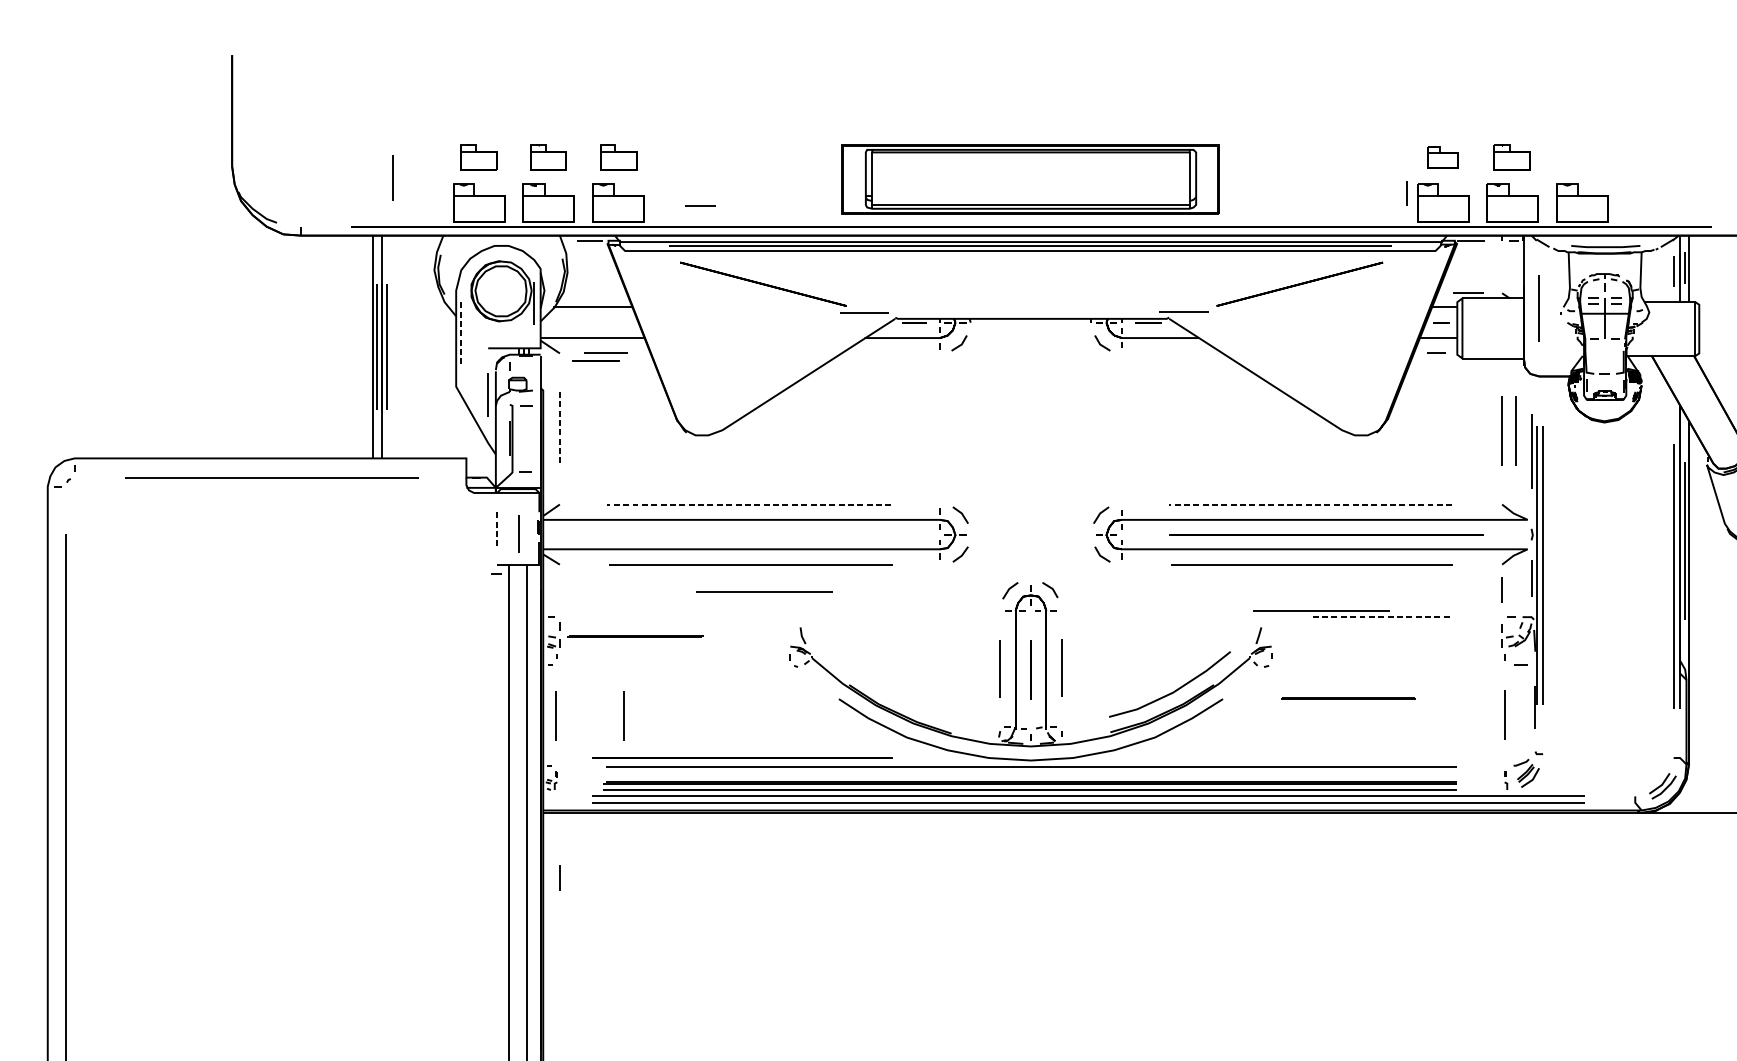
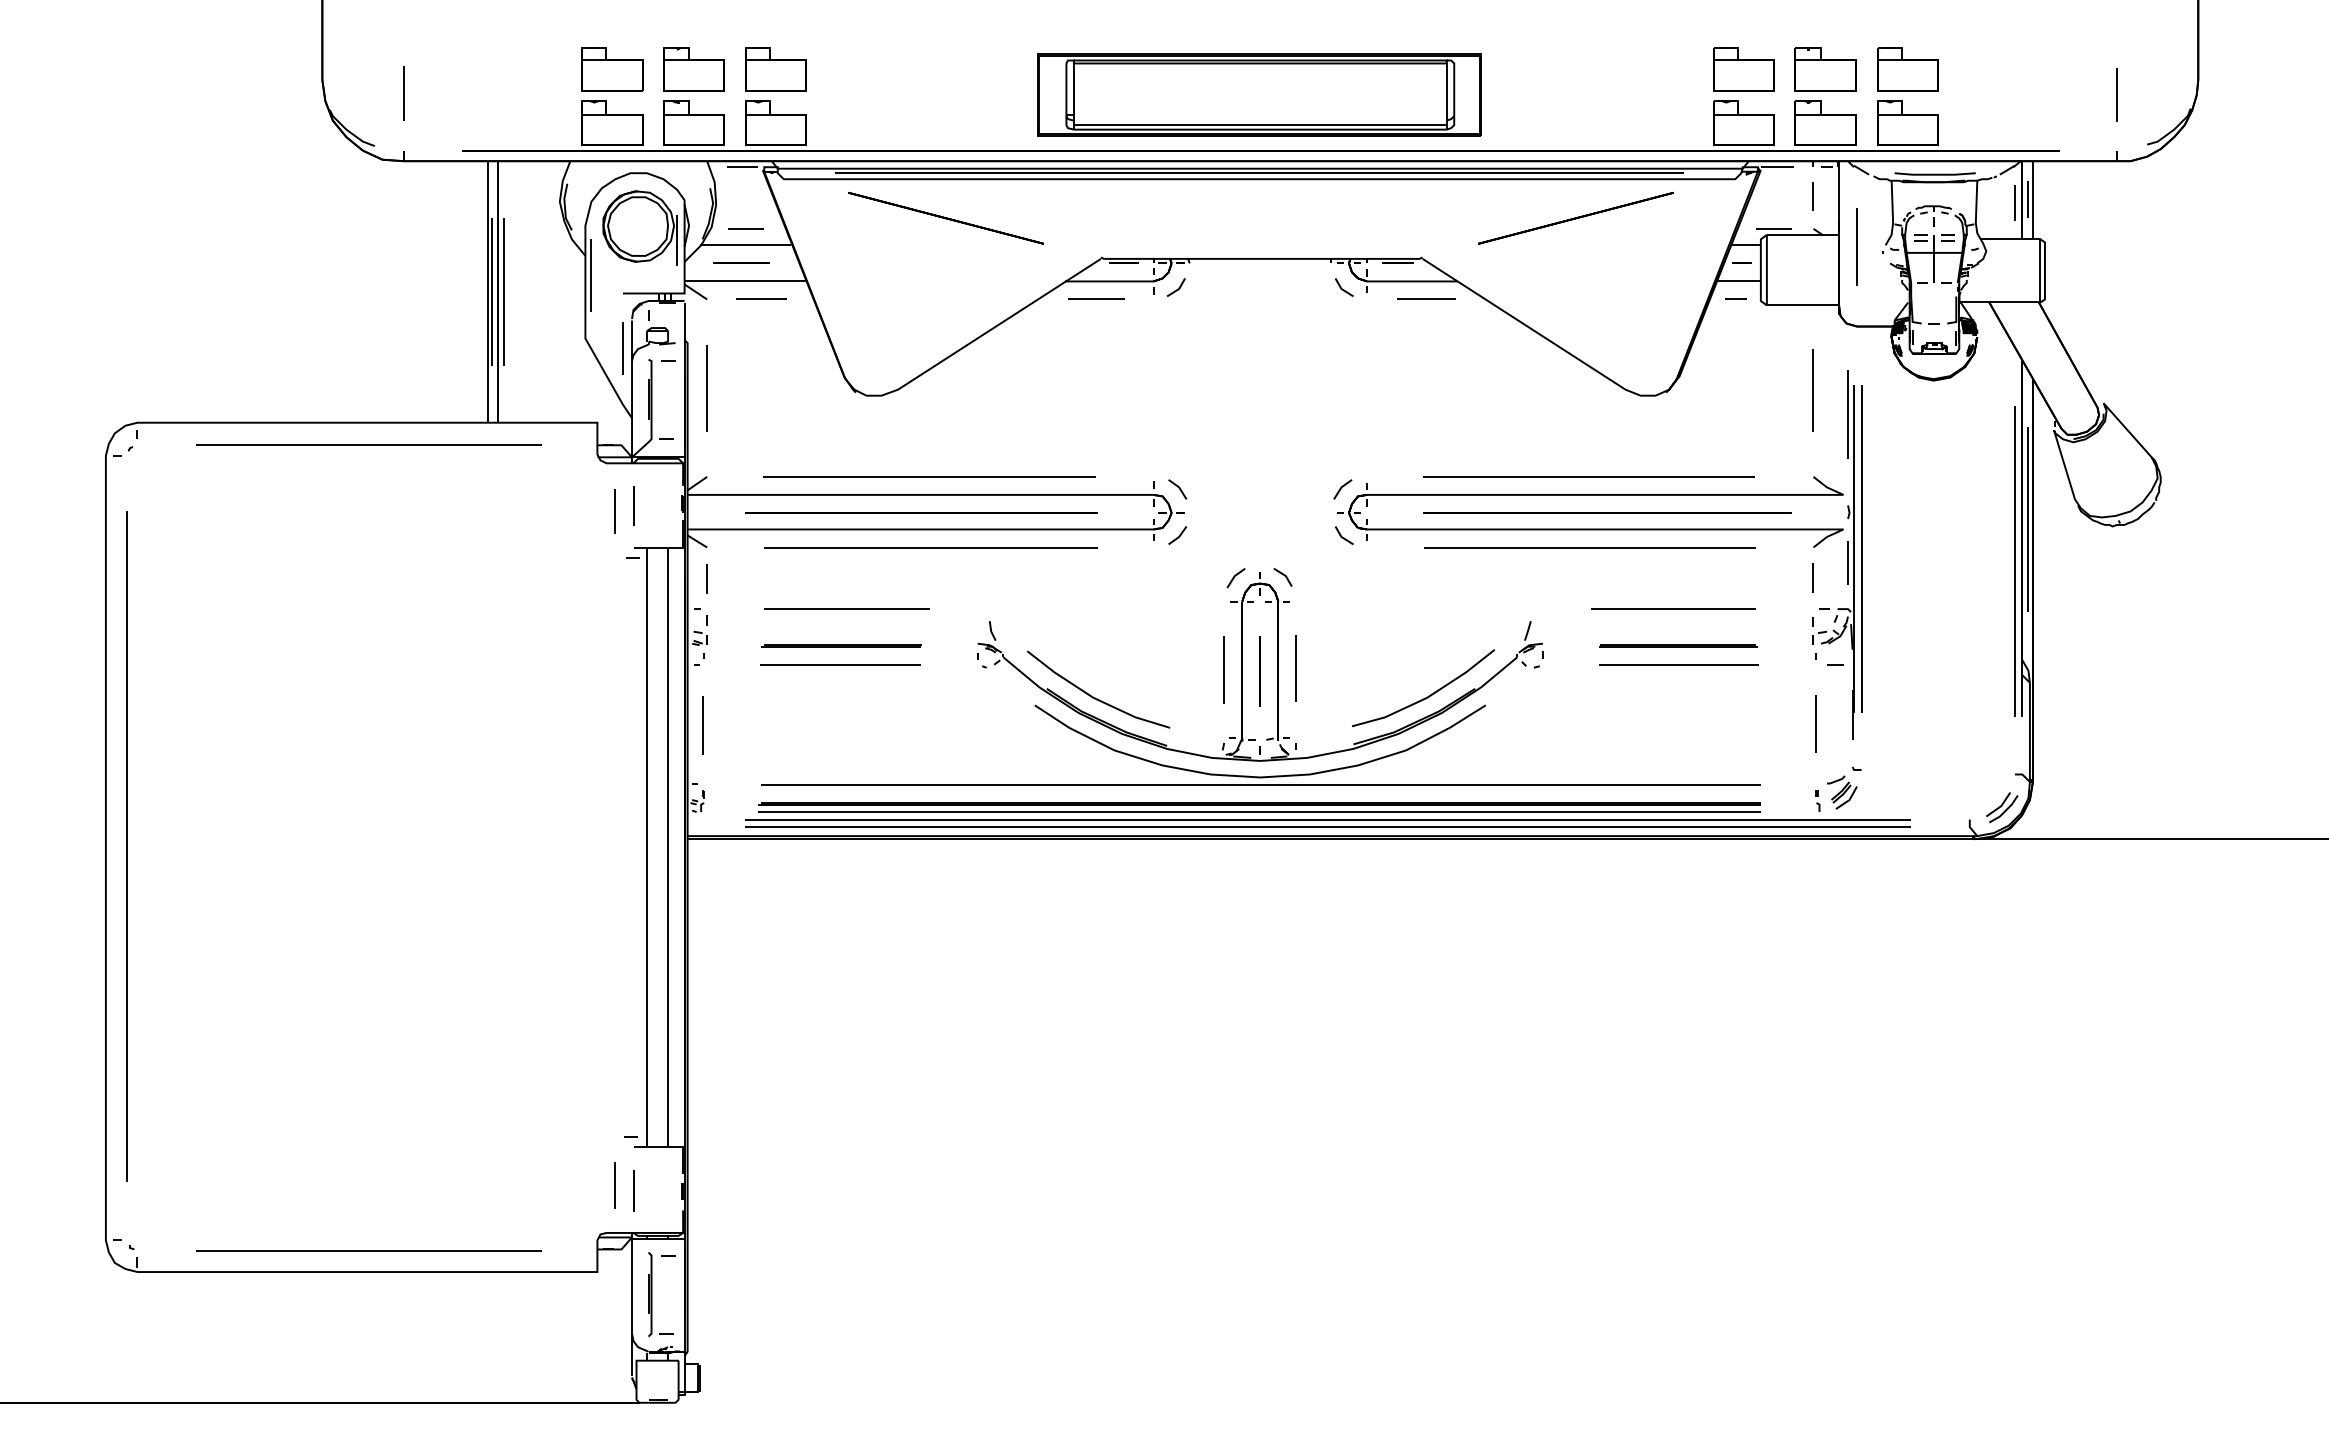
part: (479, 157) -> (612, 69), size x1.43
part: (548, 157) -> (693, 69), size x1.43
part: (618, 157) -> (775, 69), size x1.43
part: (1442, 157) -> (1743, 69), size x1.67
part: (1512, 157) -> (1825, 69), size x1.43
part: (1582, 157) -> (1907, 69), added
line: (393, 177) -> (403, 93), moved
line: (1405, 193) -> (1812, 196), moved
line: (699, 206) -> (745, 228), moved
line: (1184, 310) -> (1426, 298), moved
line: (864, 312) -> (1096, 298), moved
line: (461, 333) -> (591, 275), dashed -> solid
line: (595, 360) -> (741, 262), moved
line: (560, 429) -> (707, 388), dashed -> solid
line: (1514, 430) -> (1828, 390), removed
line: (749, 504) -> (929, 476), dashed -> solid
line: (1310, 504) -> (1588, 476), dashed -> solid
line: (497, 529) -> (633, 506), dashed -> solid
line: (518, 534) -> (614, 511), moved
line: (764, 591) -> (840, 664), moved
line: (1321, 610) -> (1678, 664), moved
line: (678, 616) -> (846, 608), added
line: (1382, 617) -> (1673, 609), dashed -> solid
line: (635, 636) -> (841, 645), moved
line: (890, 692) -> (1095, 697), added
line: (1348, 698) -> (1678, 645), moved
line: (624, 716) -> (782, 725), removed
line: (742, 758) -> (921, 512), moved
line: (559, 877) -> (706, 578), moved

